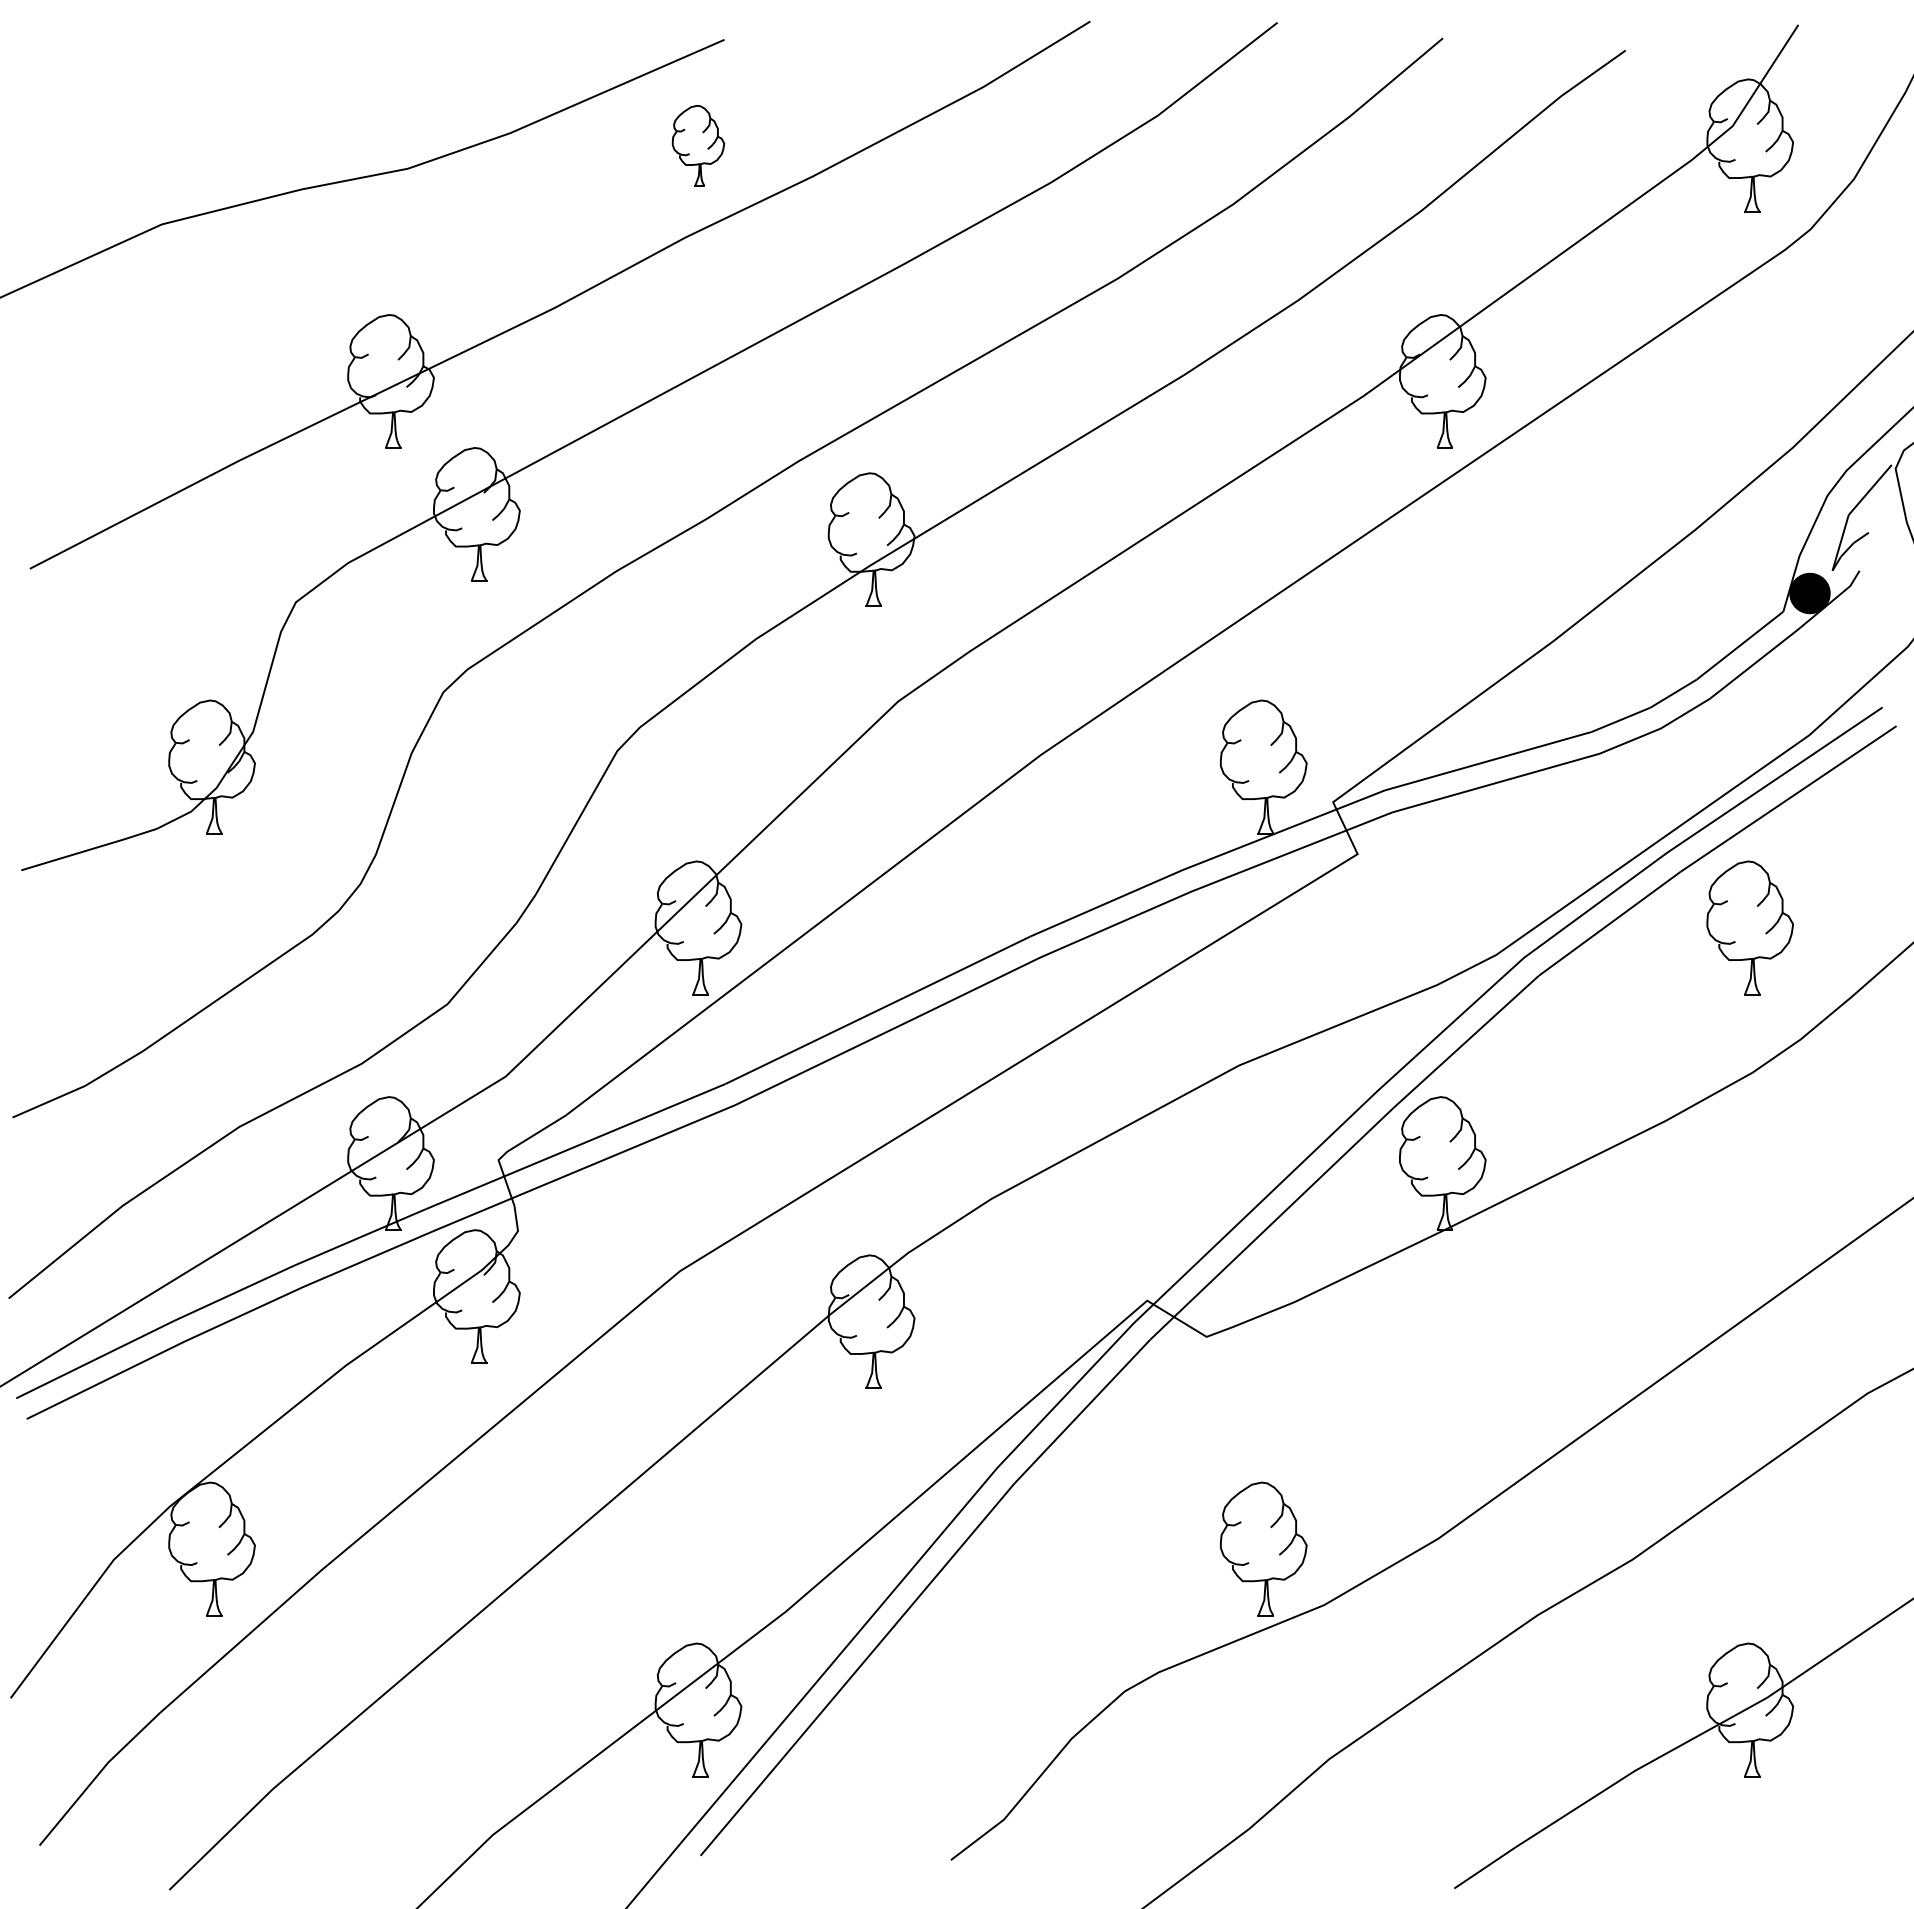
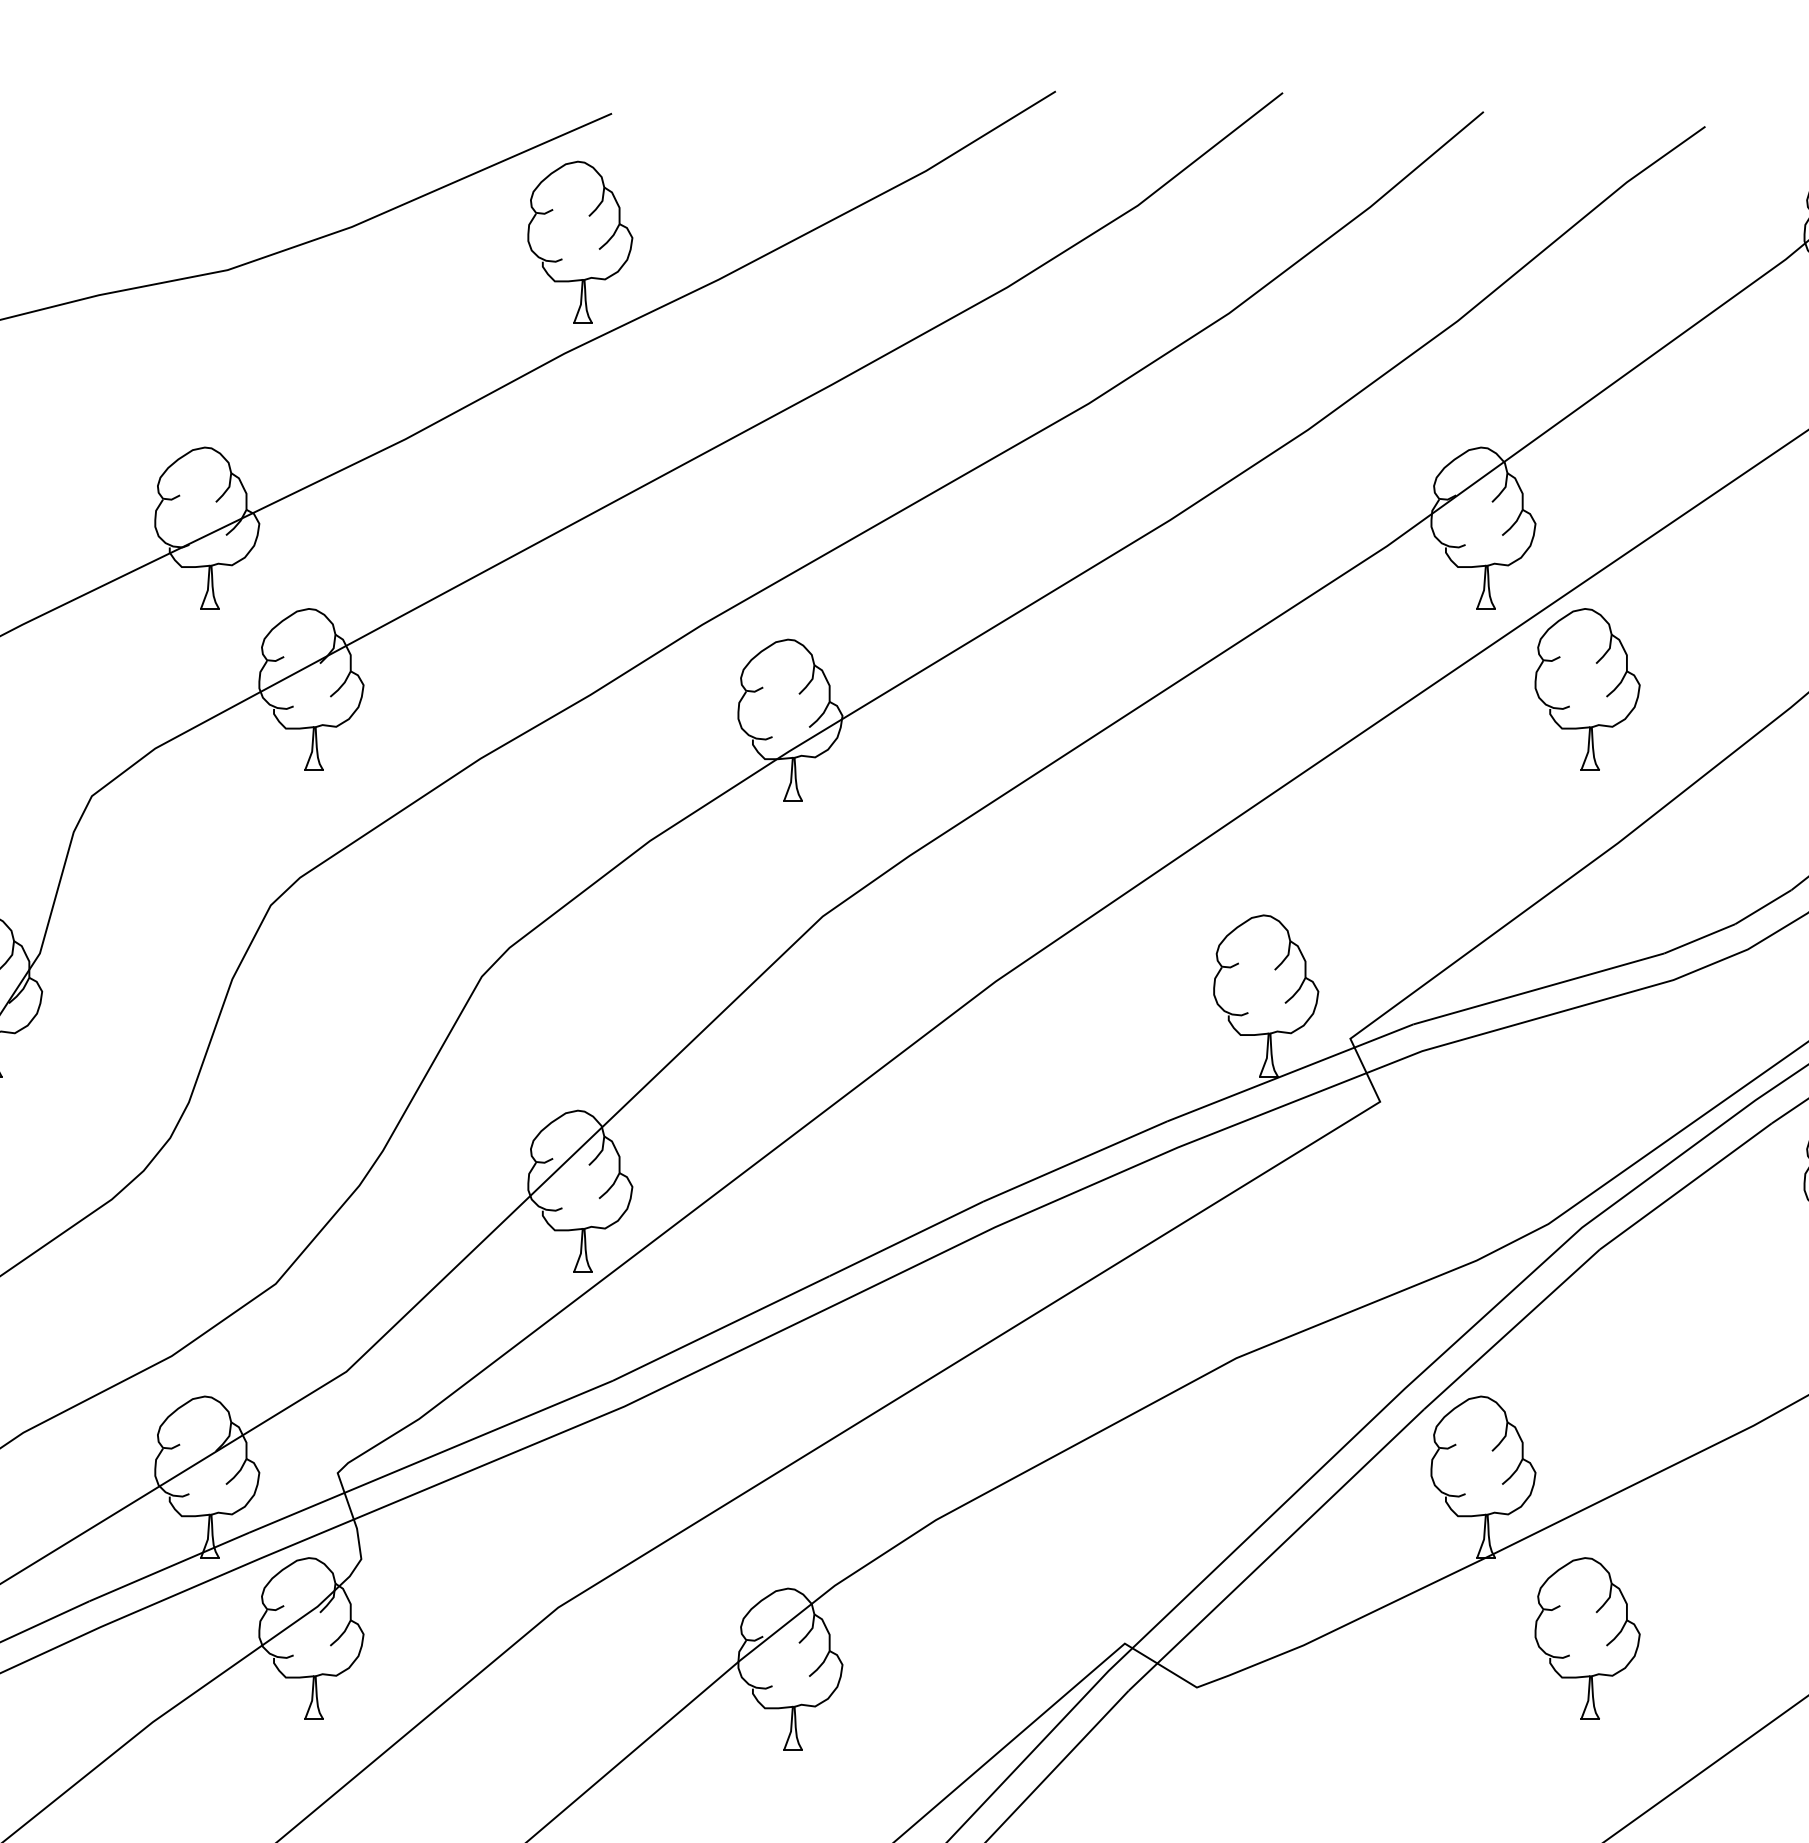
part: (698, 145) -> (580, 241), size x1.67
part: (1528, 514) -> (1587, 689), added
part: (1528, 1296) -> (1587, 1638), added

